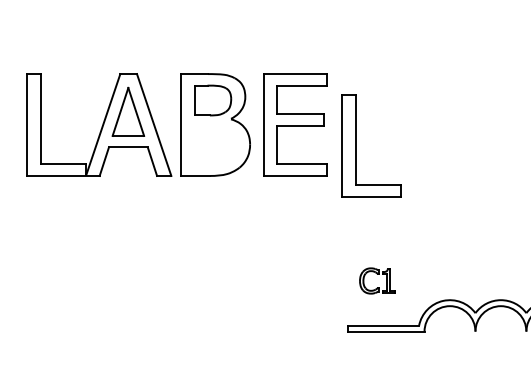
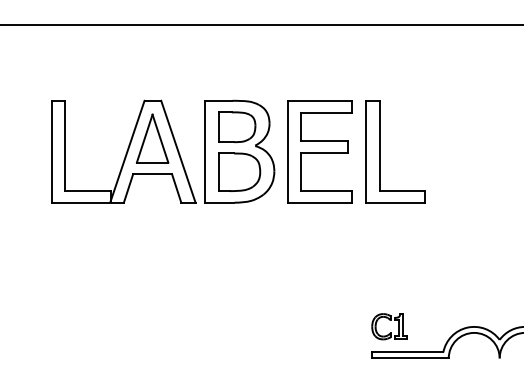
part: (215, 145) -> (239, 172), added
part: (356, 145) -> (380, 151), moved
part: (377, 280) -> (389, 326), moved

